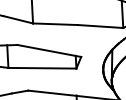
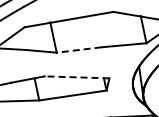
line: (55, 24) -> (79, 50), solid -> dashed
line: (48, 51) -> (76, 77), solid -> dashed

